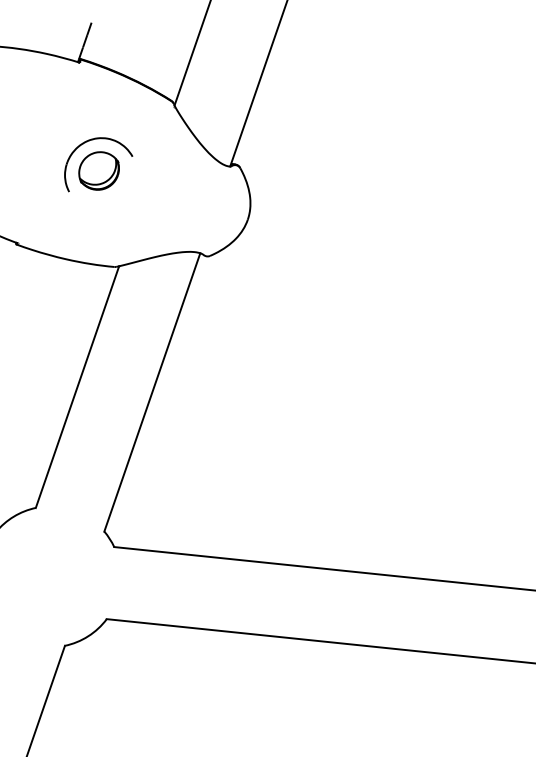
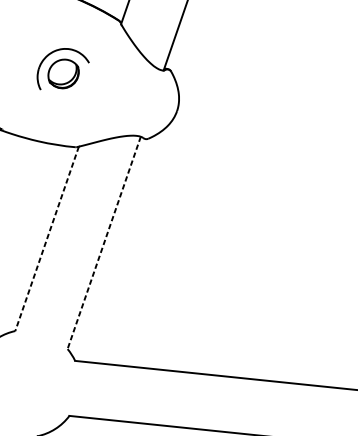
line: (77, 387) -> (47, 239), solid -> dashed
line: (152, 392) -> (104, 242), solid -> dashed

